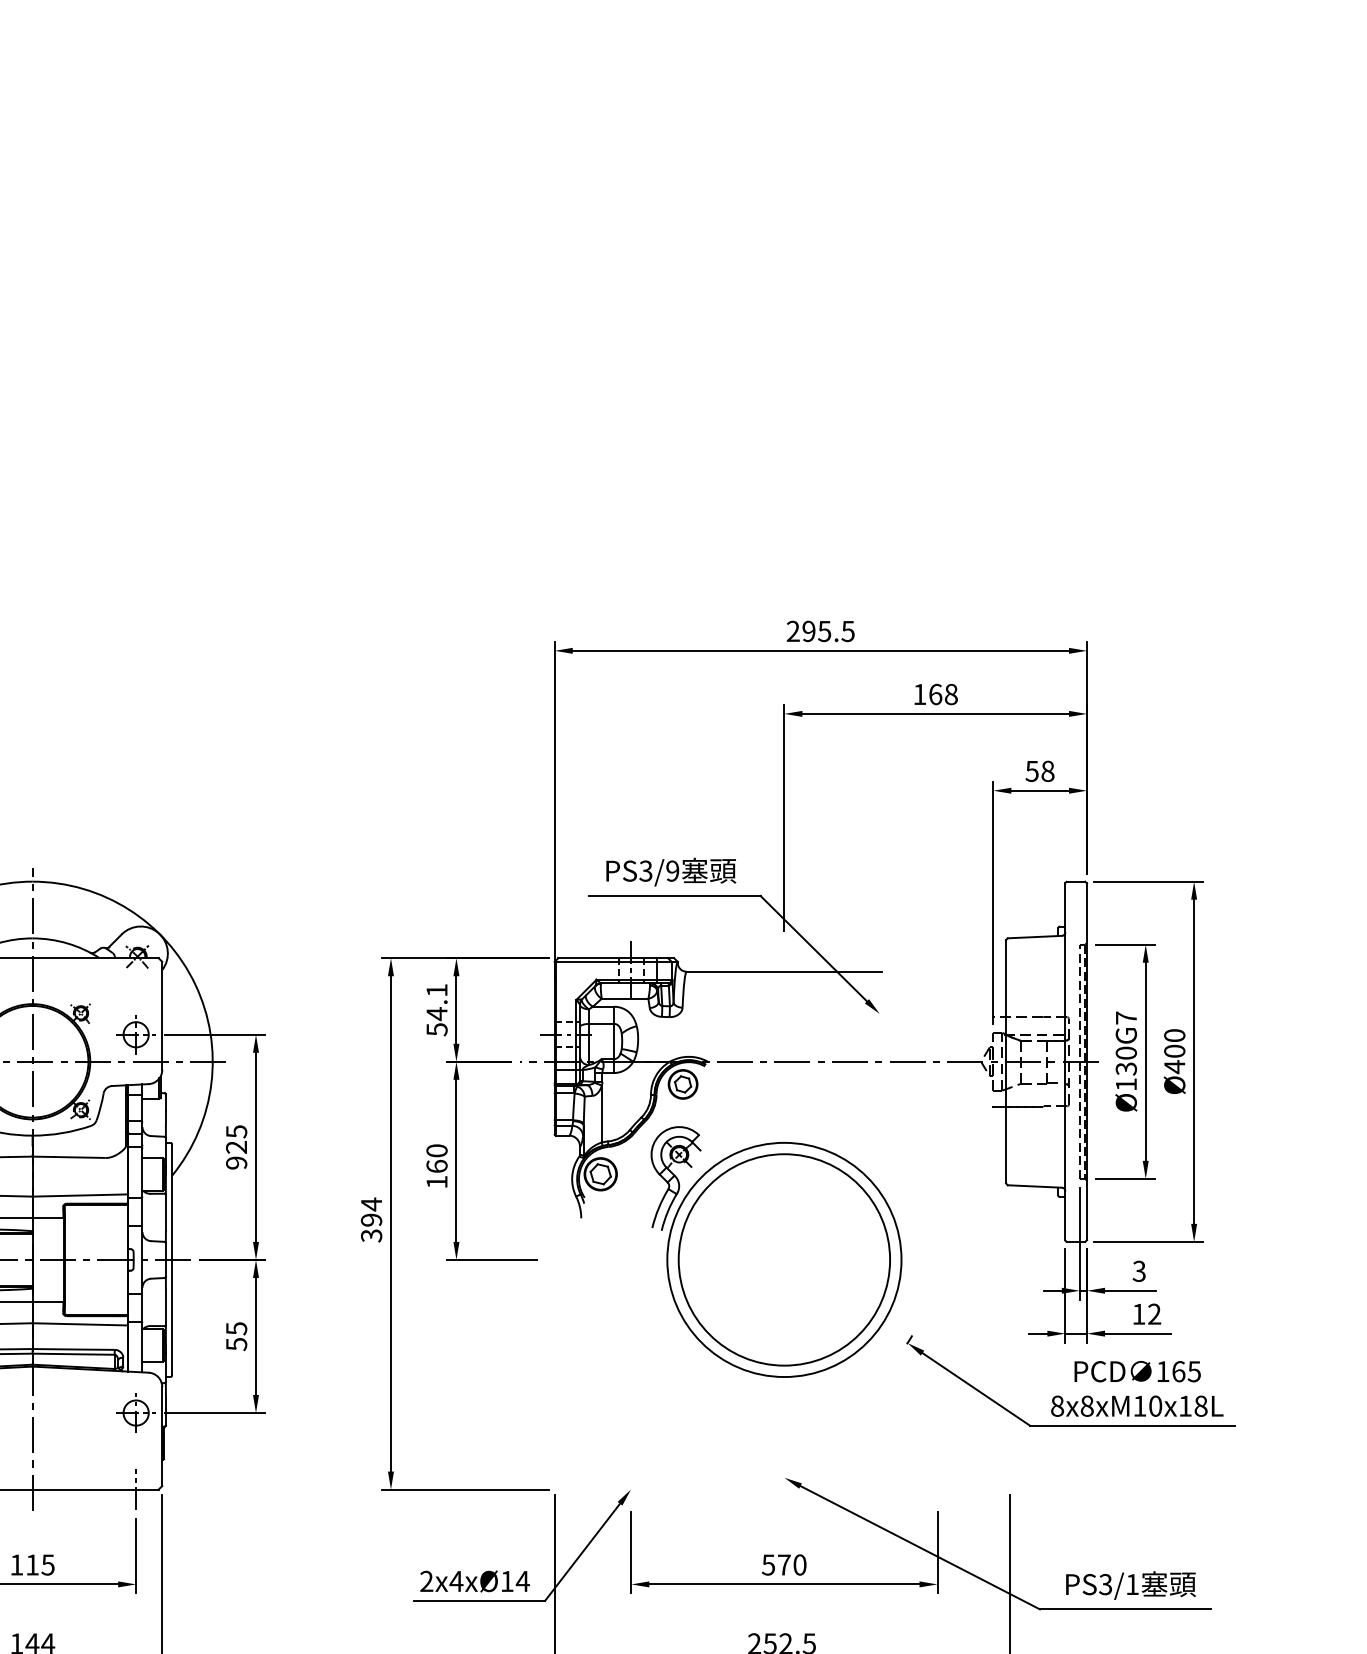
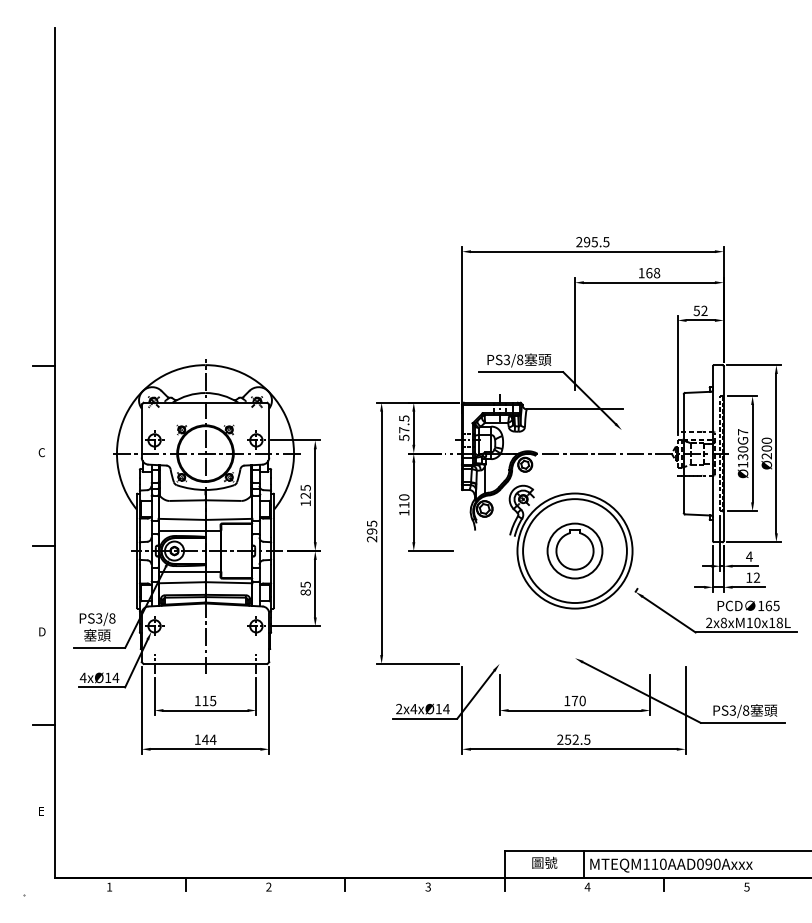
text: (1047, 770) -> (704, 310), 58 -> 52
text: (673, 872) -> (520, 360), PS3/9 -> PS3/8
text: (437, 1002) -> (404, 424), 54.1 -> 57.5
text: (1174, 1065) -> (766, 455), Ø400 -> Ø200
text: (236, 1163) -> (305, 503), 925 -> 125
text: (437, 1165) -> (404, 504), 160 -> 110
text: (372, 1220) -> (372, 531), 394 -> 295
part: (783, 1258) -> (574, 550), added
text: (1139, 1270) -> (749, 556), 3 -> 4
text: (236, 1344) -> (305, 592), 55 -> 85
text: (1058, 1405) -> (709, 622), 8x8xM10x18L -> 2x8xM10x18L
text: (769, 1566) -> (567, 701), 570 -> 170
text: (1133, 1584) -> (746, 710), PS3/1 -> PS3/8

